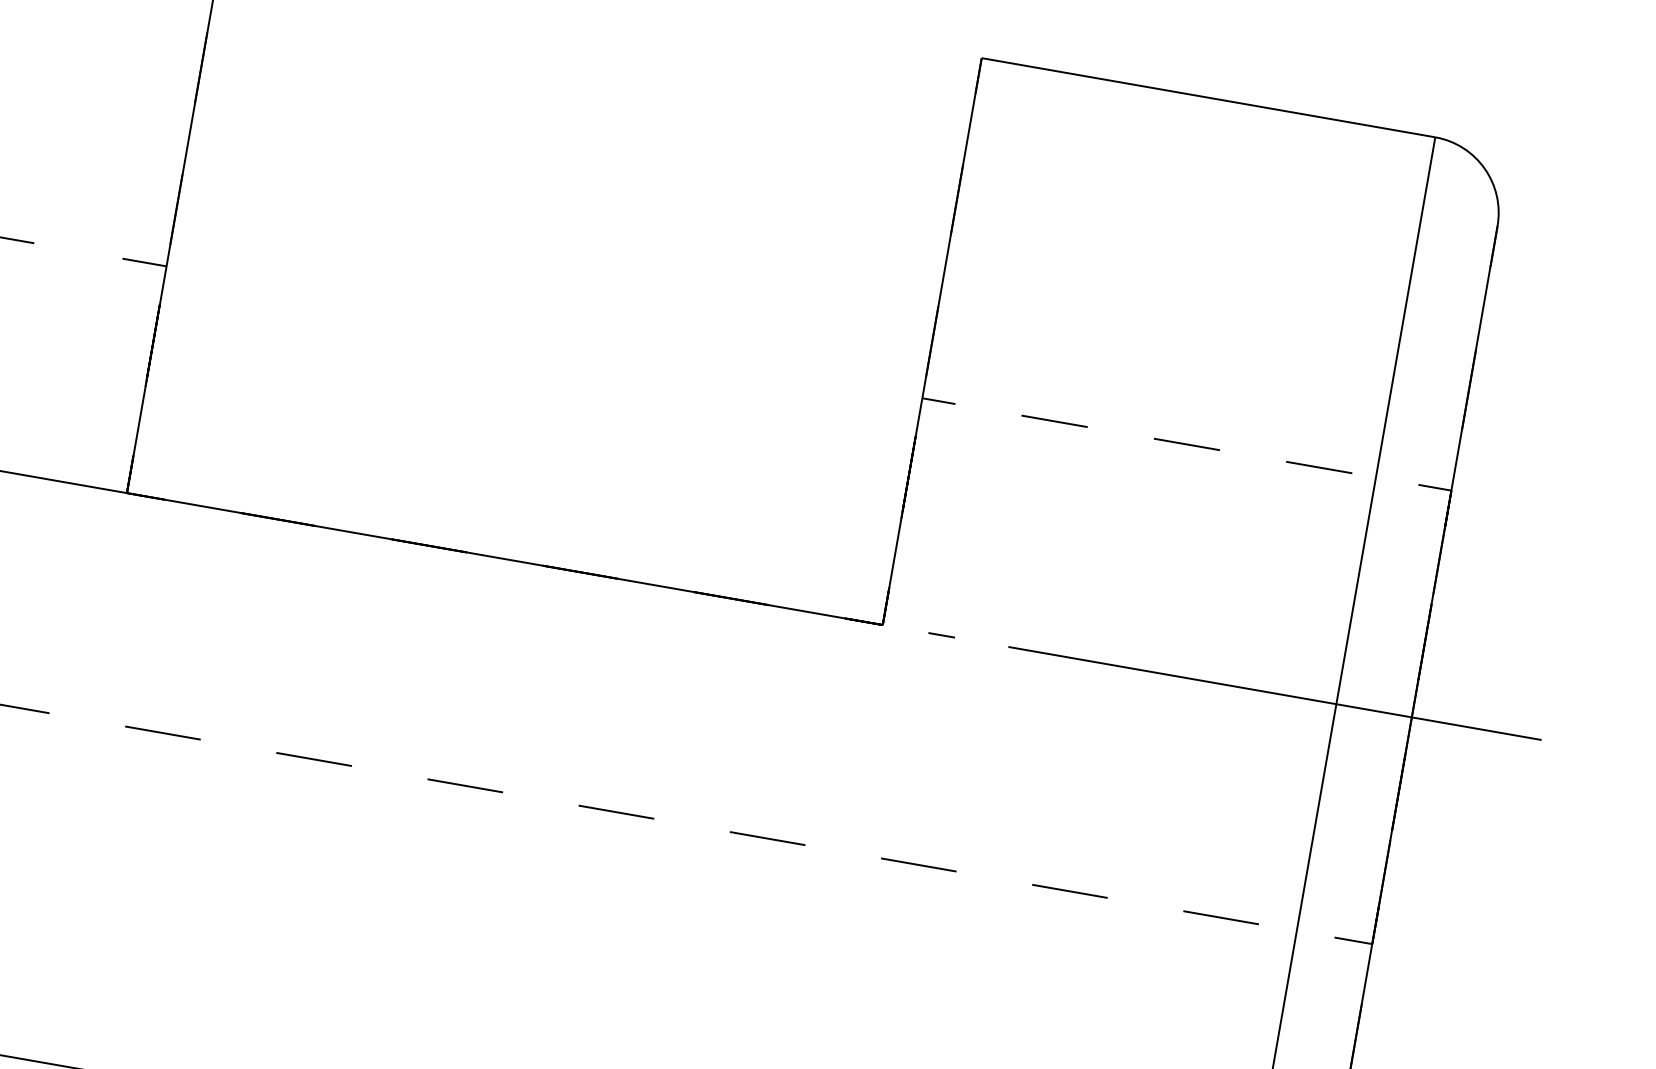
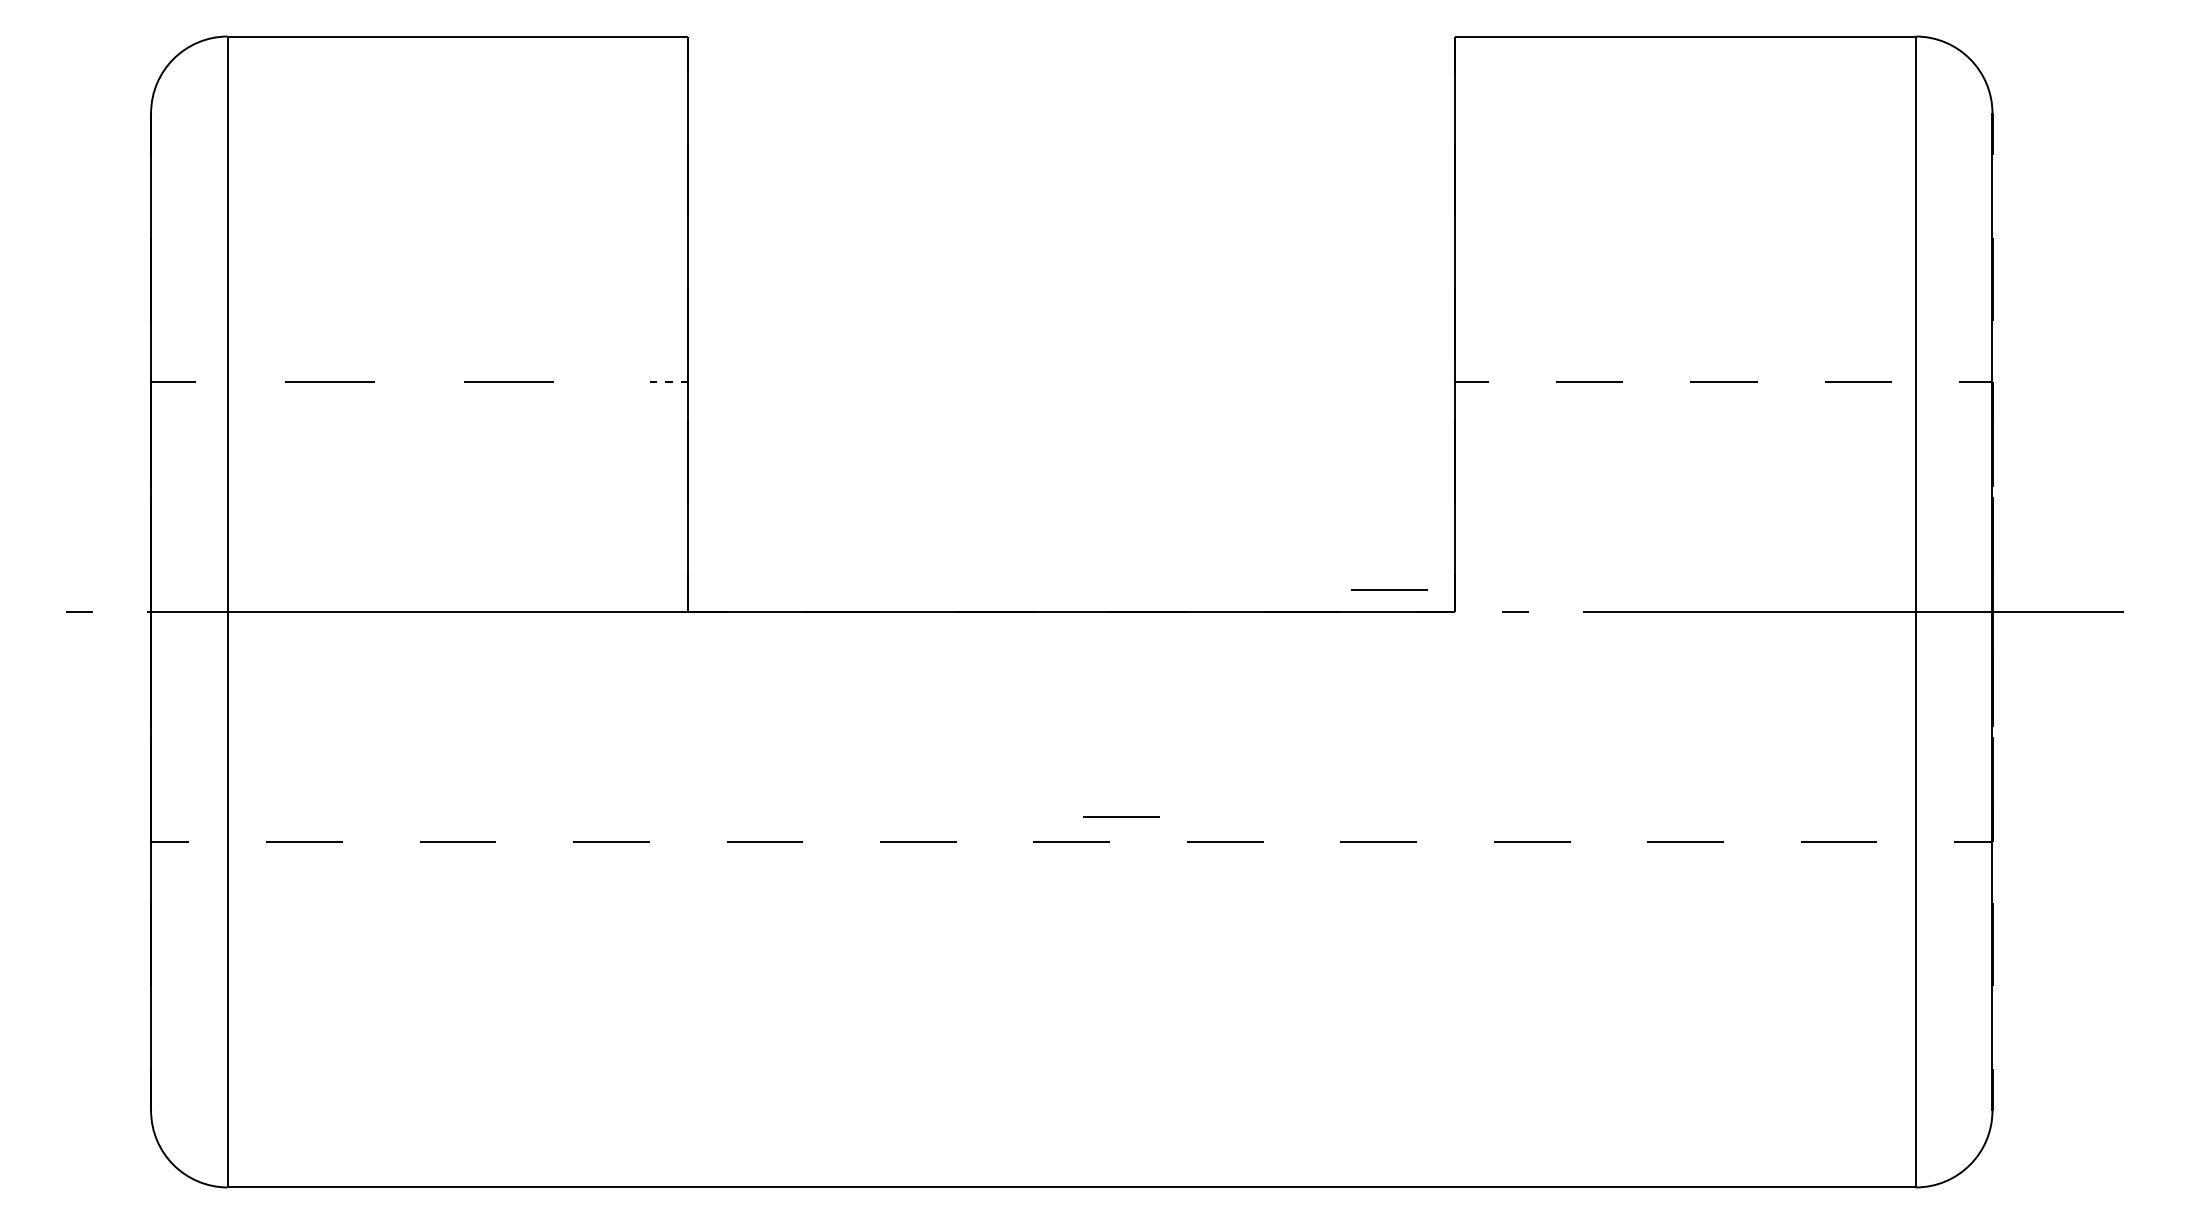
line: (144, 262) -> (665, 381), solid -> dashed
line: (821, 591) -> (1389, 589), added
line: (518, 769) -> (1121, 816), added

